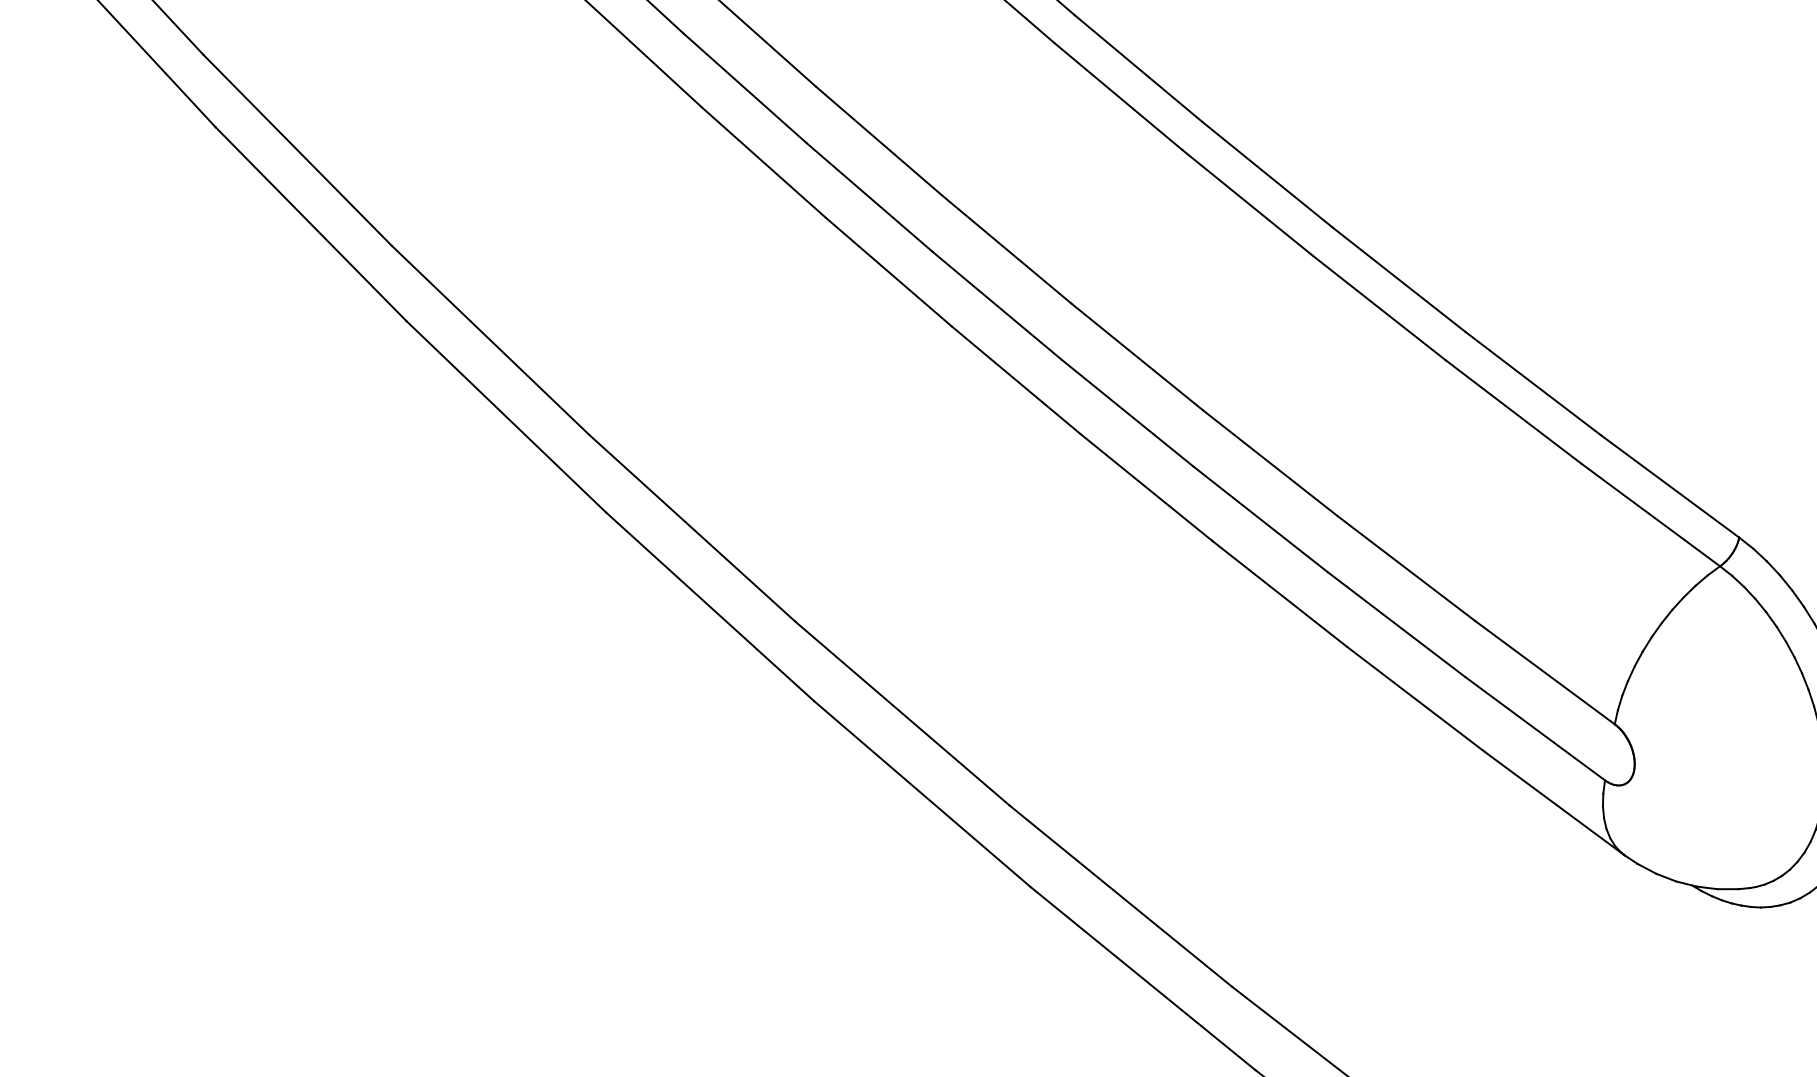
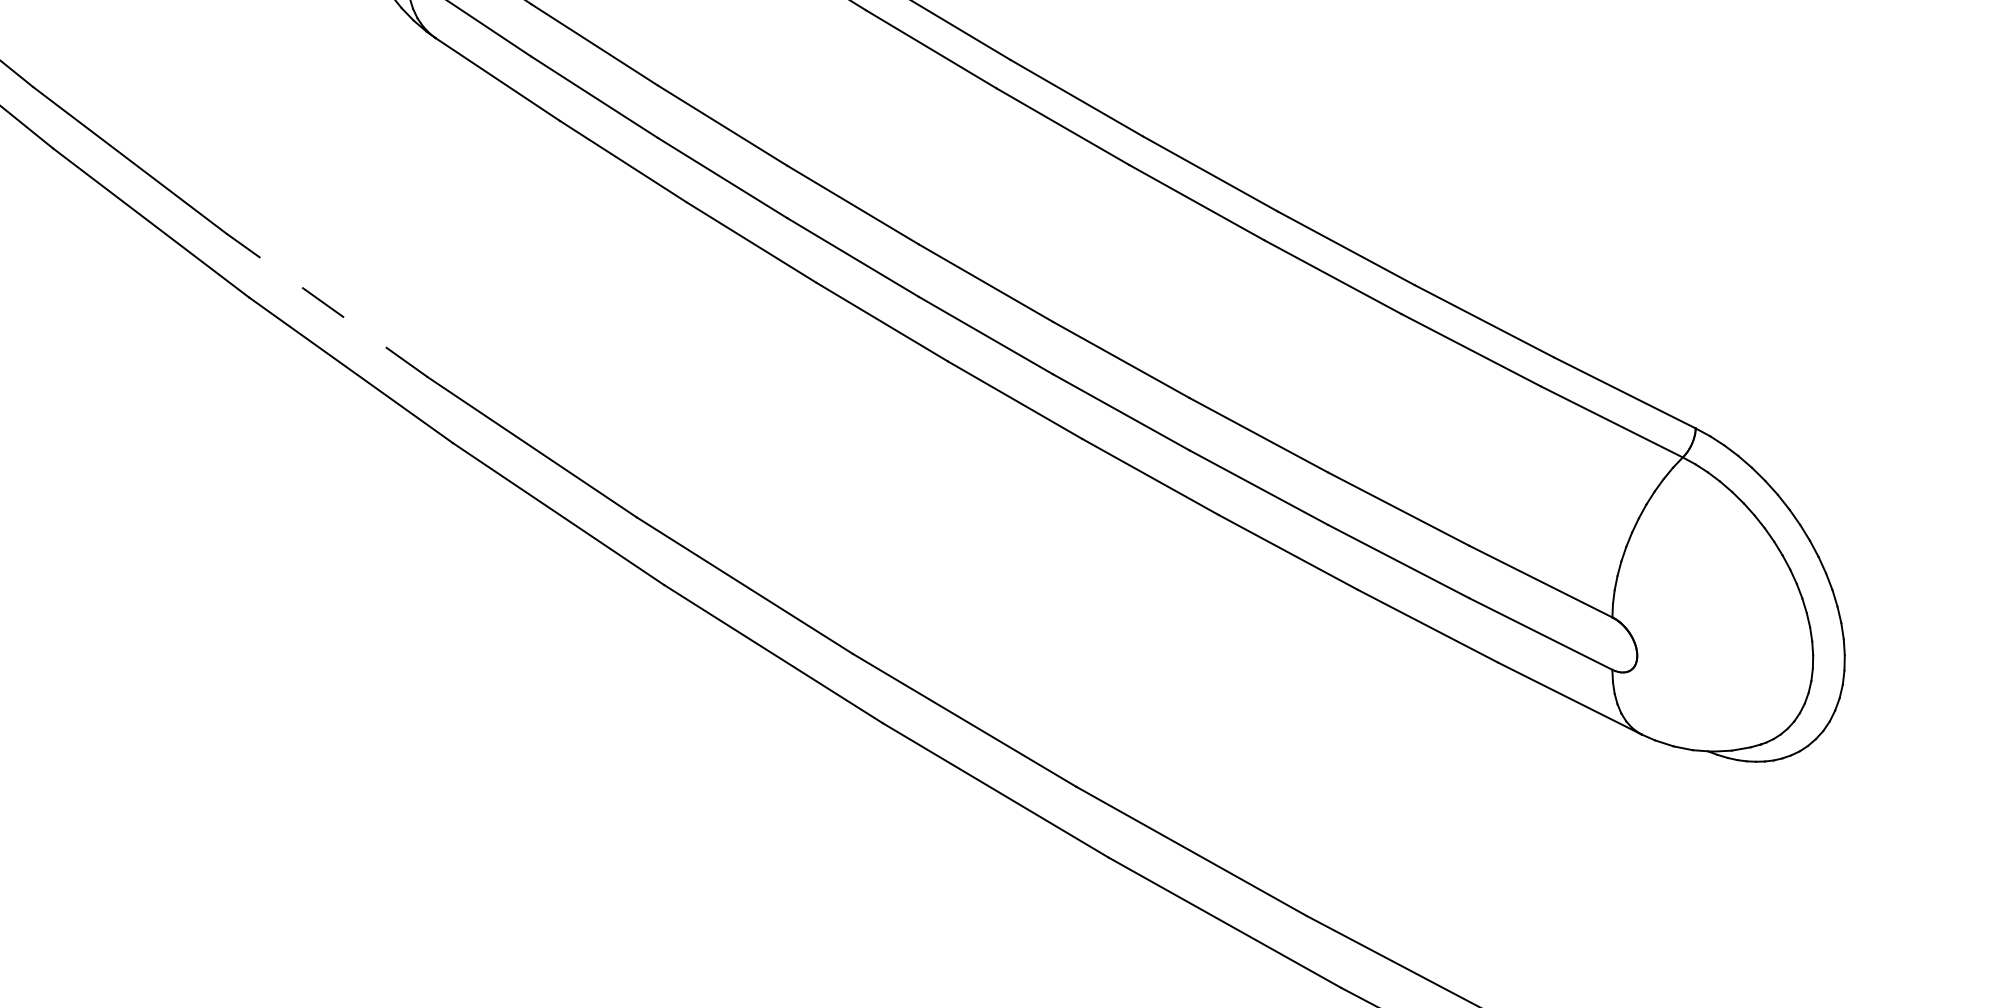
line: (298, 150) -> (327, 305), solid -> dashed

